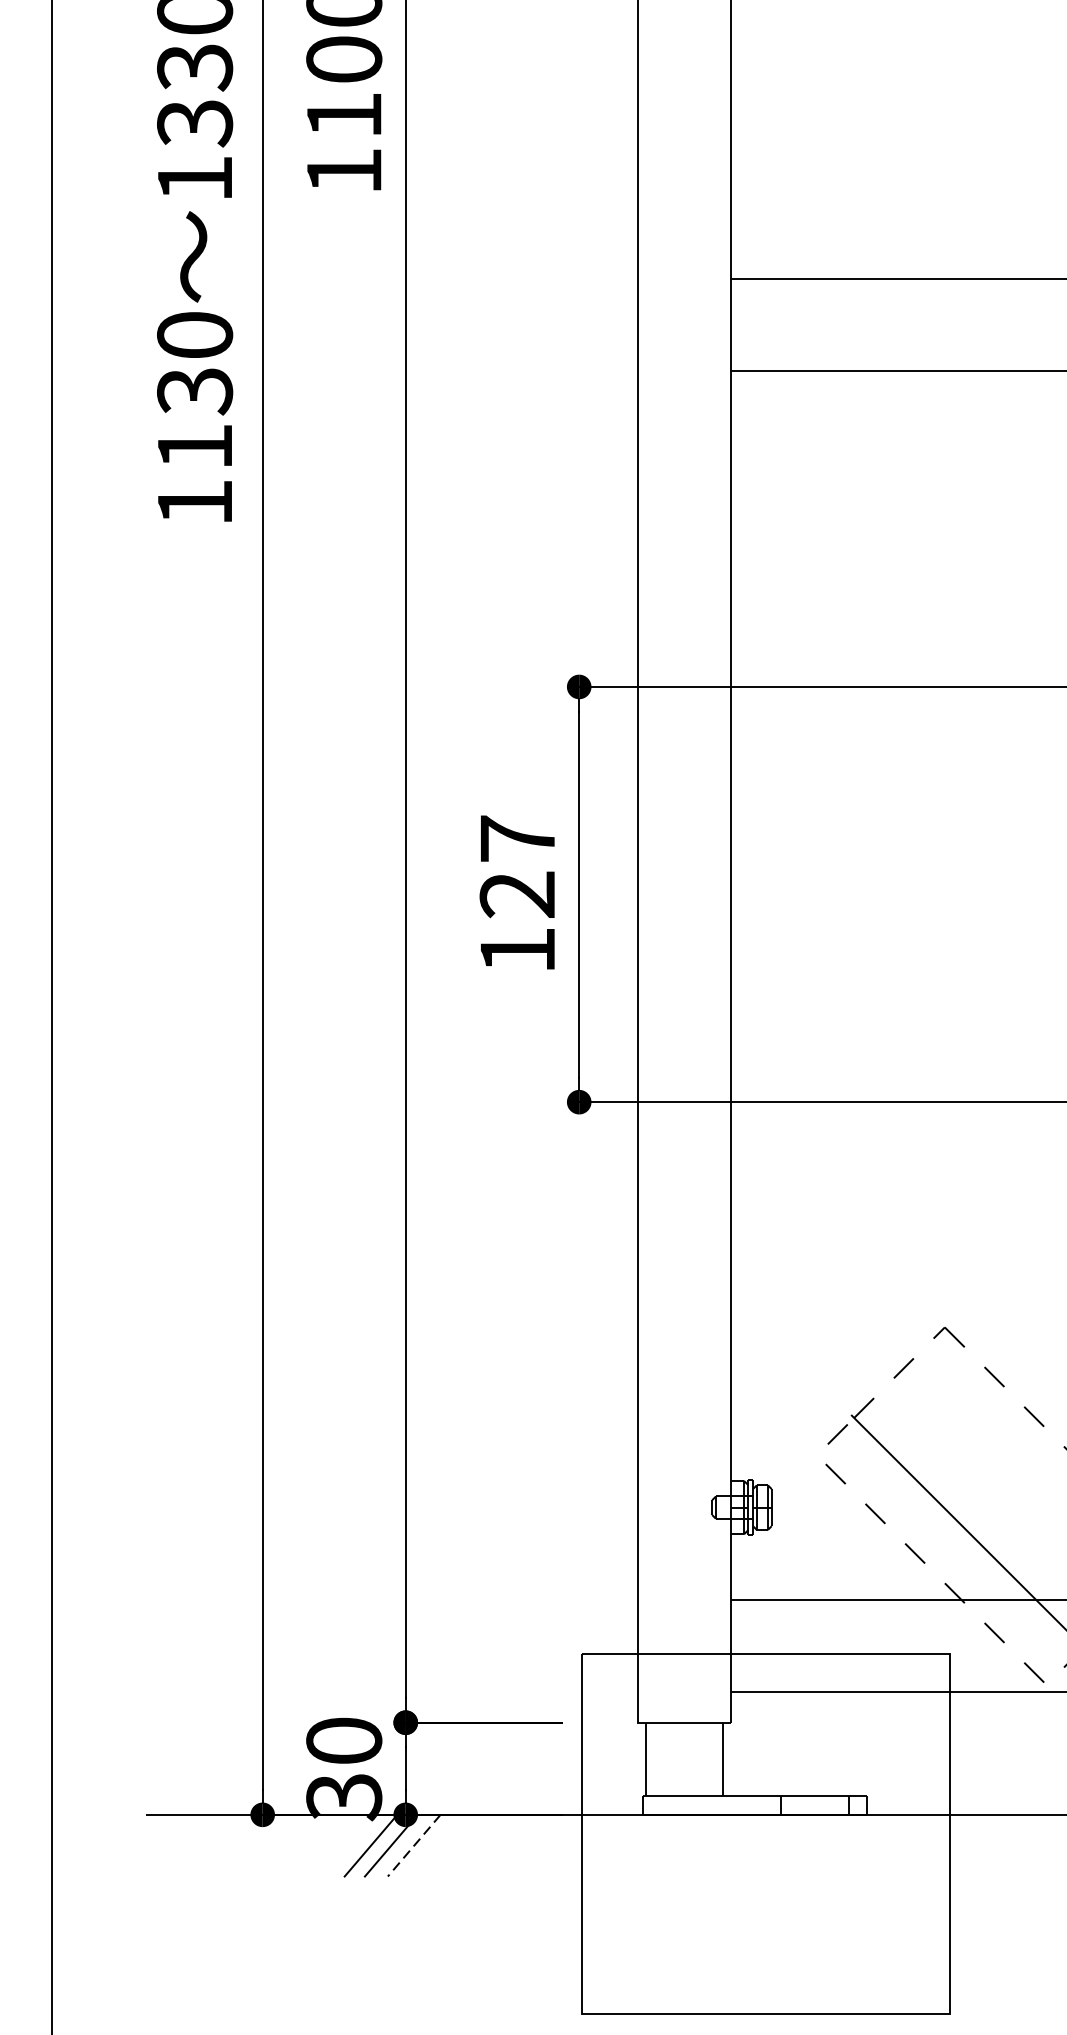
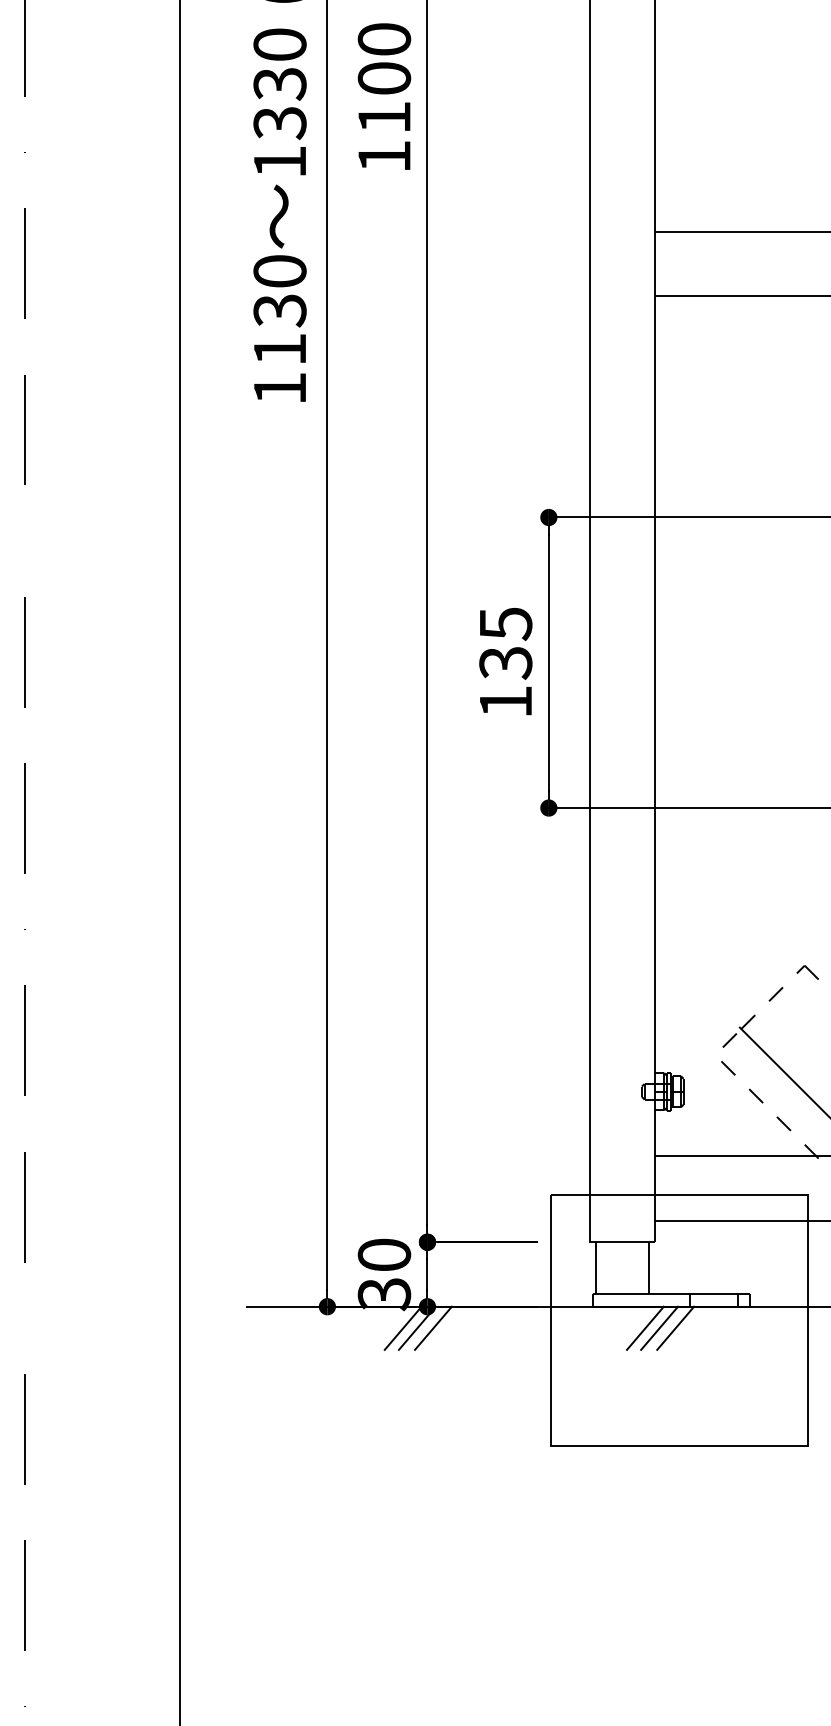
text: (517, 867) -> (505, 643), 127 -> 135
line: (715, 1844) -> (644, 1327), added
line: (737, 1844) -> (659, 1327), added
line: (760, 1844) -> (675, 1327), added
line: (414, 1845) -> (433, 1328), dashed -> solid

